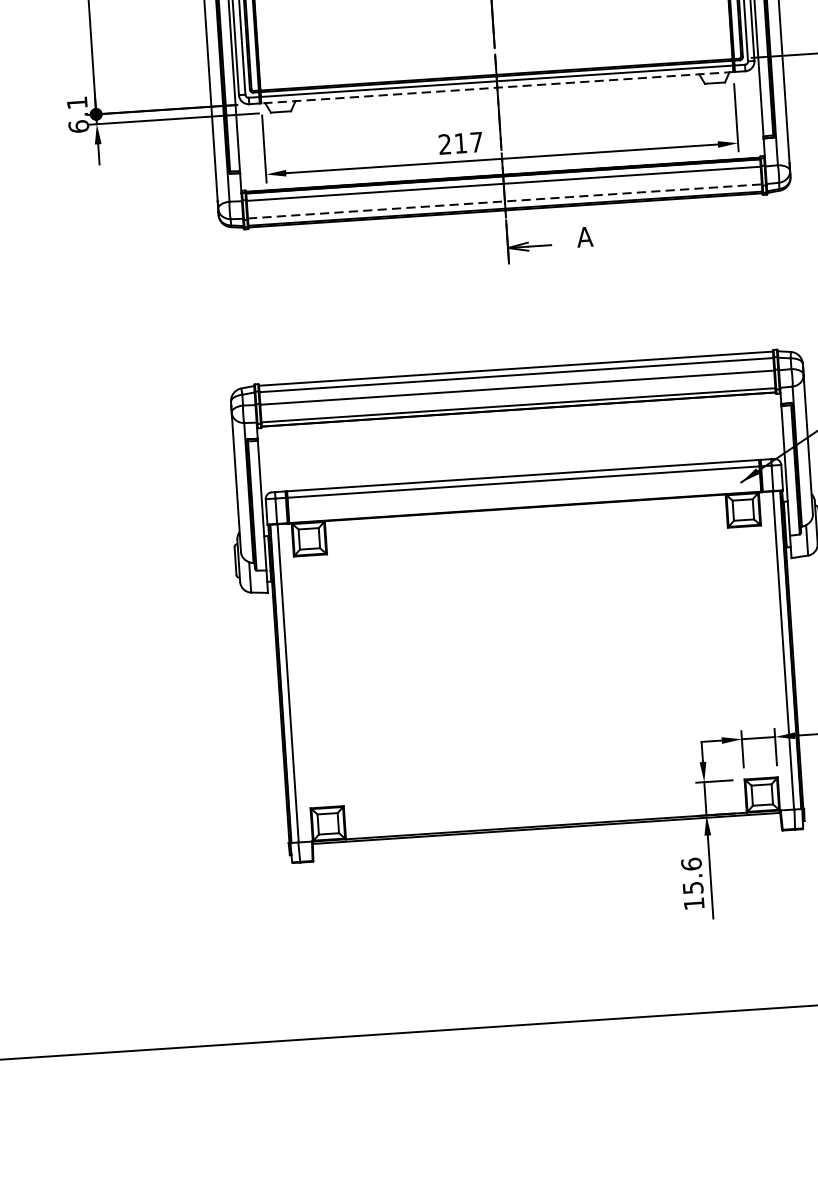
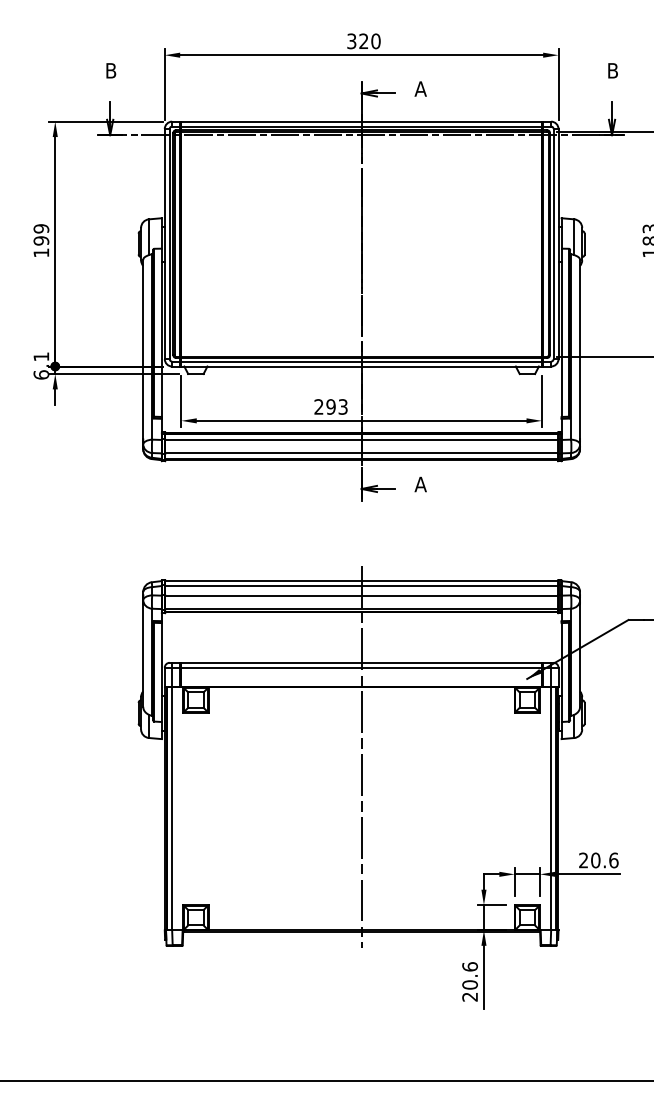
line: (497, 87) -> (361, 366), dashed -> solid
text: (467, 142) -> (336, 406), 217 -> 293
line: (506, 201) -> (362, 453), dashed -> solid
line: (531, 598) -> (361, 756), added
text: (692, 895) -> (469, 990), 15.6 -> 20.6

